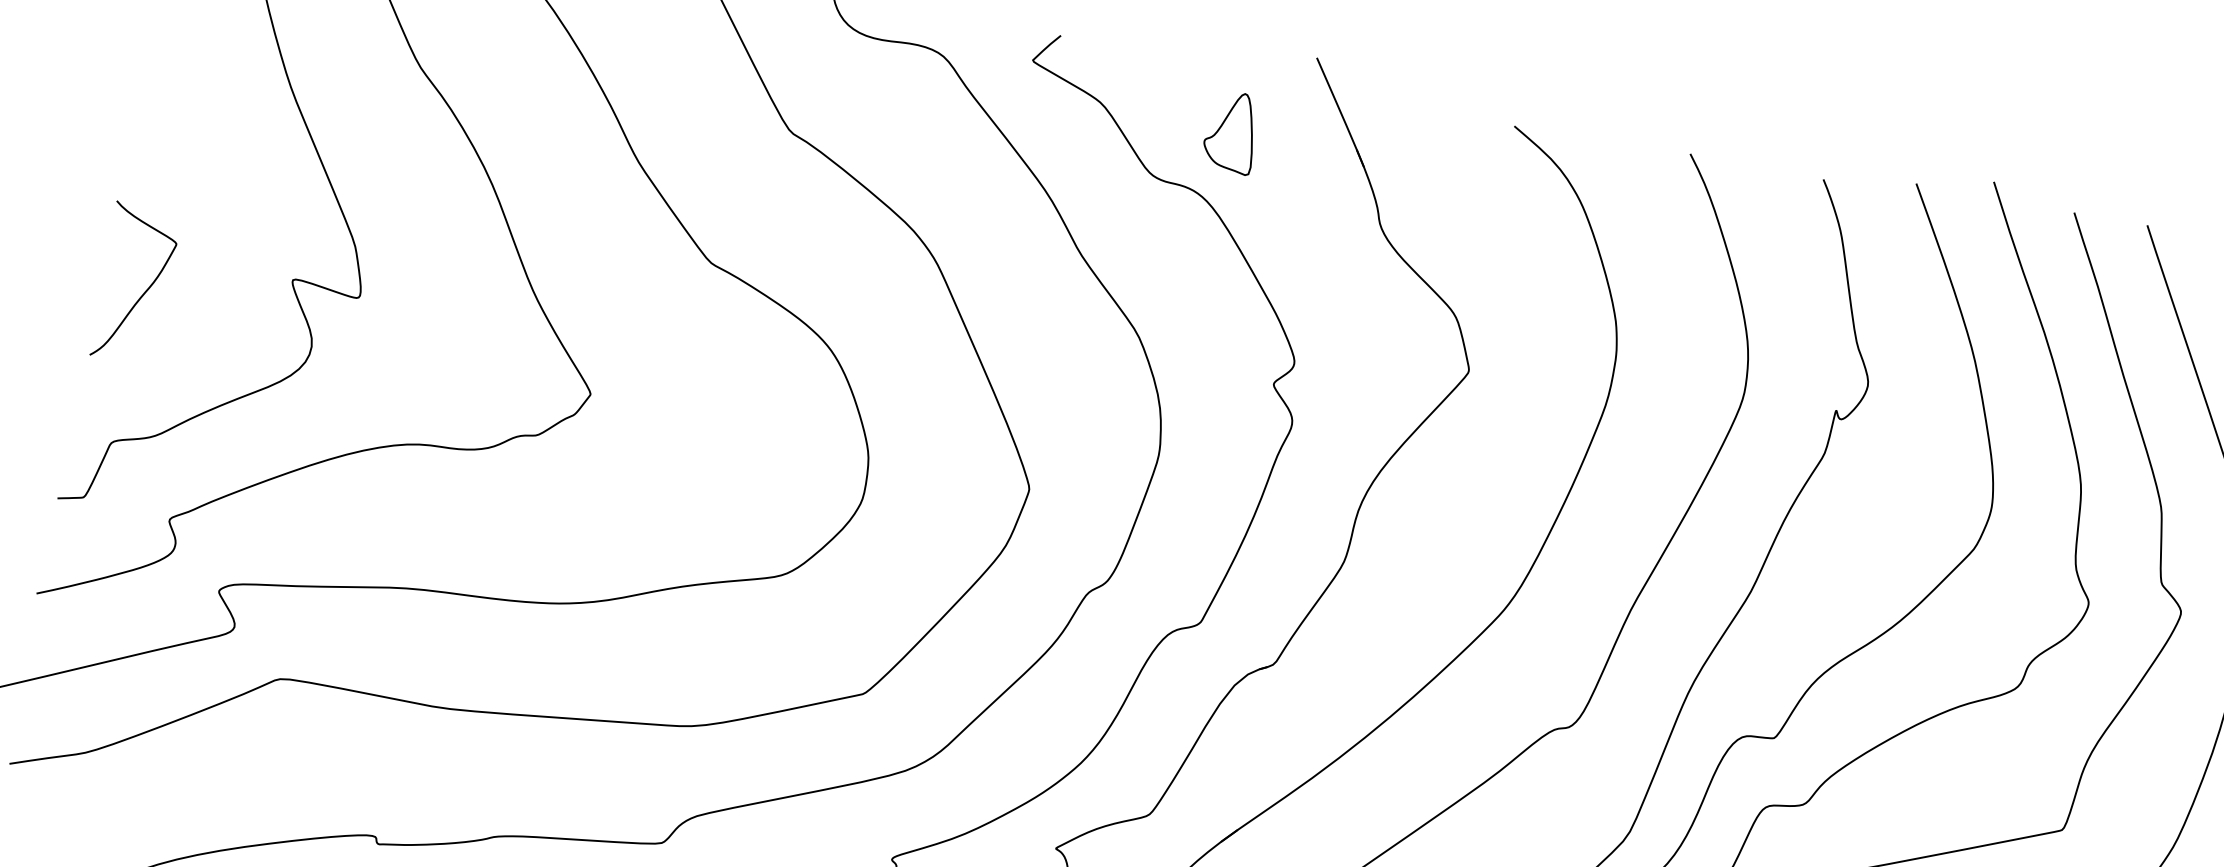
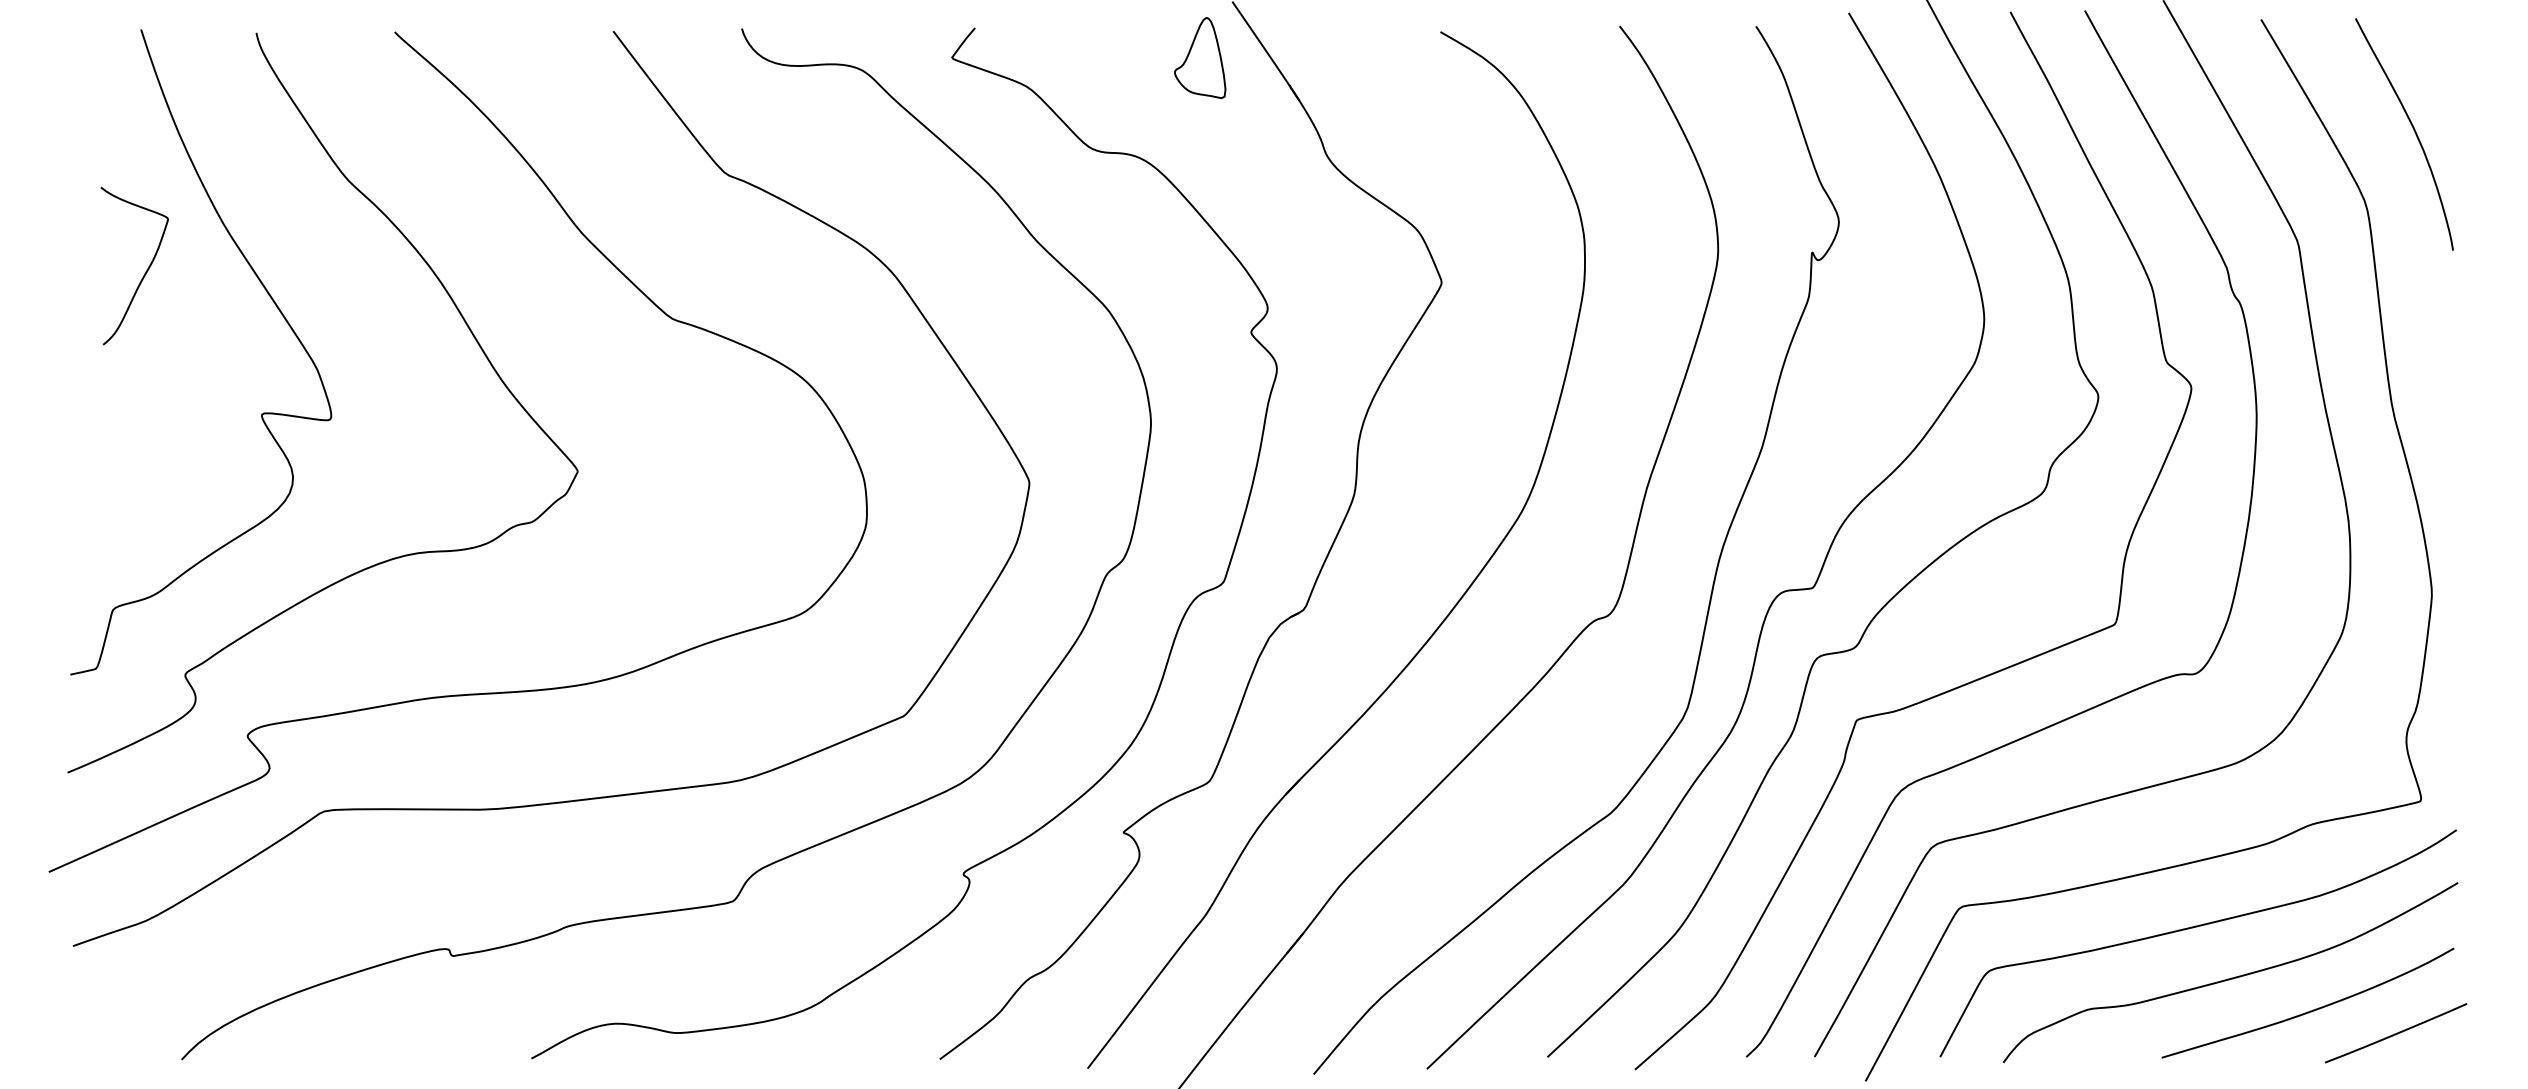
part: (1231, 132) -> (1200, 58), moved
curve: (144, 291) -> (145, 271), moved

